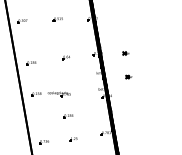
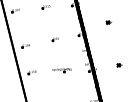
part: (125, 53) -> (108, 22), moved
part: (128, 76) -> (119, 64), moved
part: (58, 94) -> (61, 70), moved
part: (68, 116) -> (60, 89), removed

